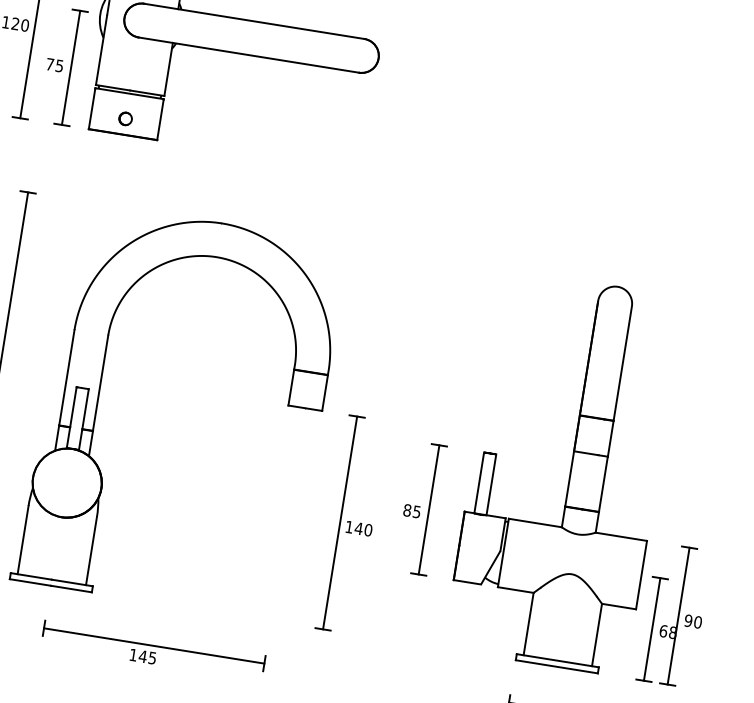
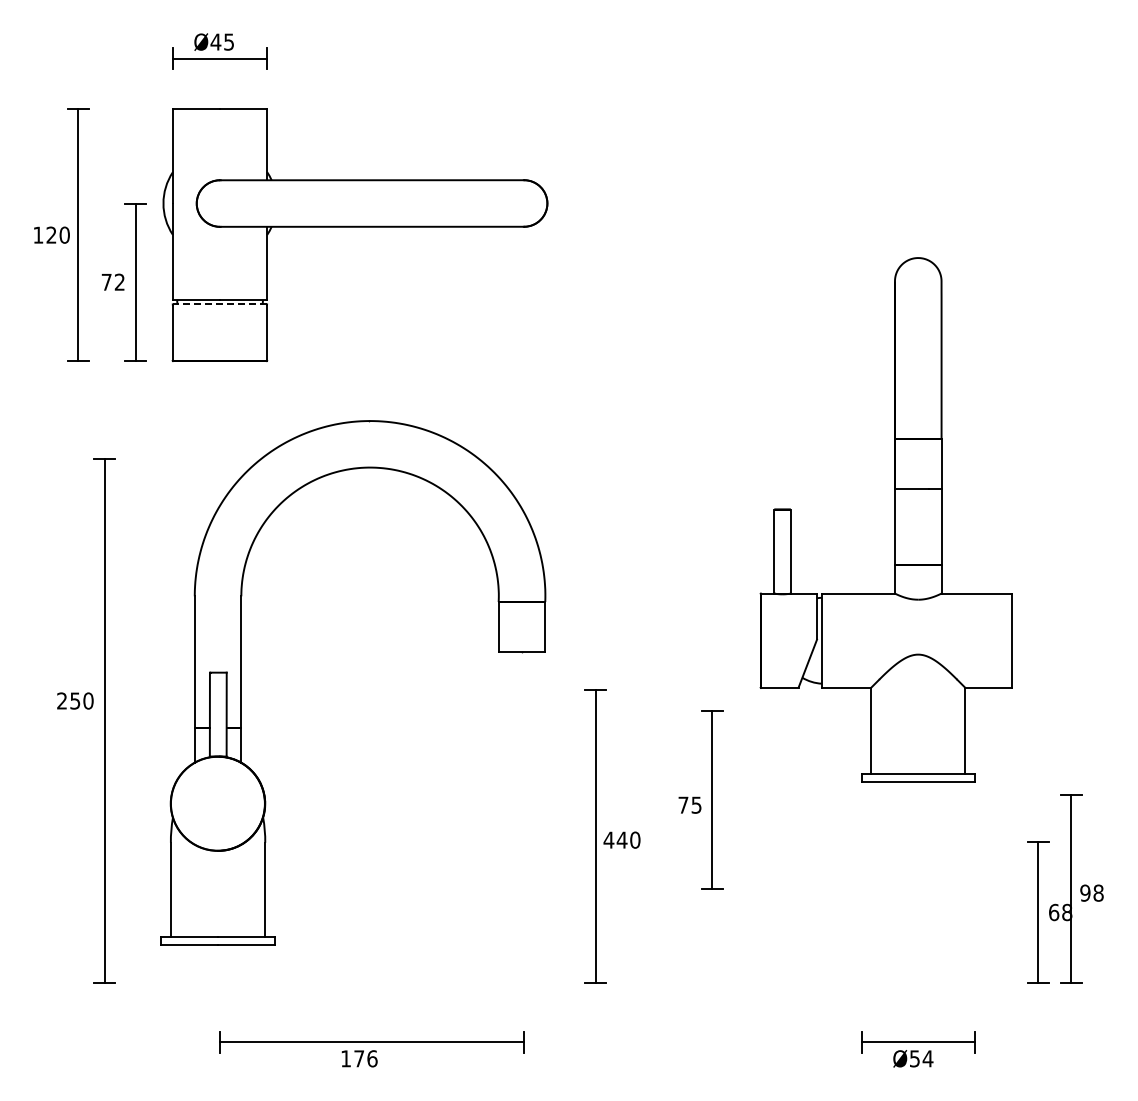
text: (59, 65) -> (119, 281), 75 -> 72
line: (129, 93) -> (219, 304), solid -> dashed
part: (125, 118) -> (219, 338), removed
part: (98, 397) -> (241, 682), moved
part: (570, 473) -> (894, 519), moved
text: (407, 509) -> (683, 804), 85 -> 75
text: (349, 526) -> (608, 839), 140 -> 440
text: (698, 621) -> (1098, 892), 90 -> 98
text: (147, 657) -> (365, 1058), 145 -> 176

